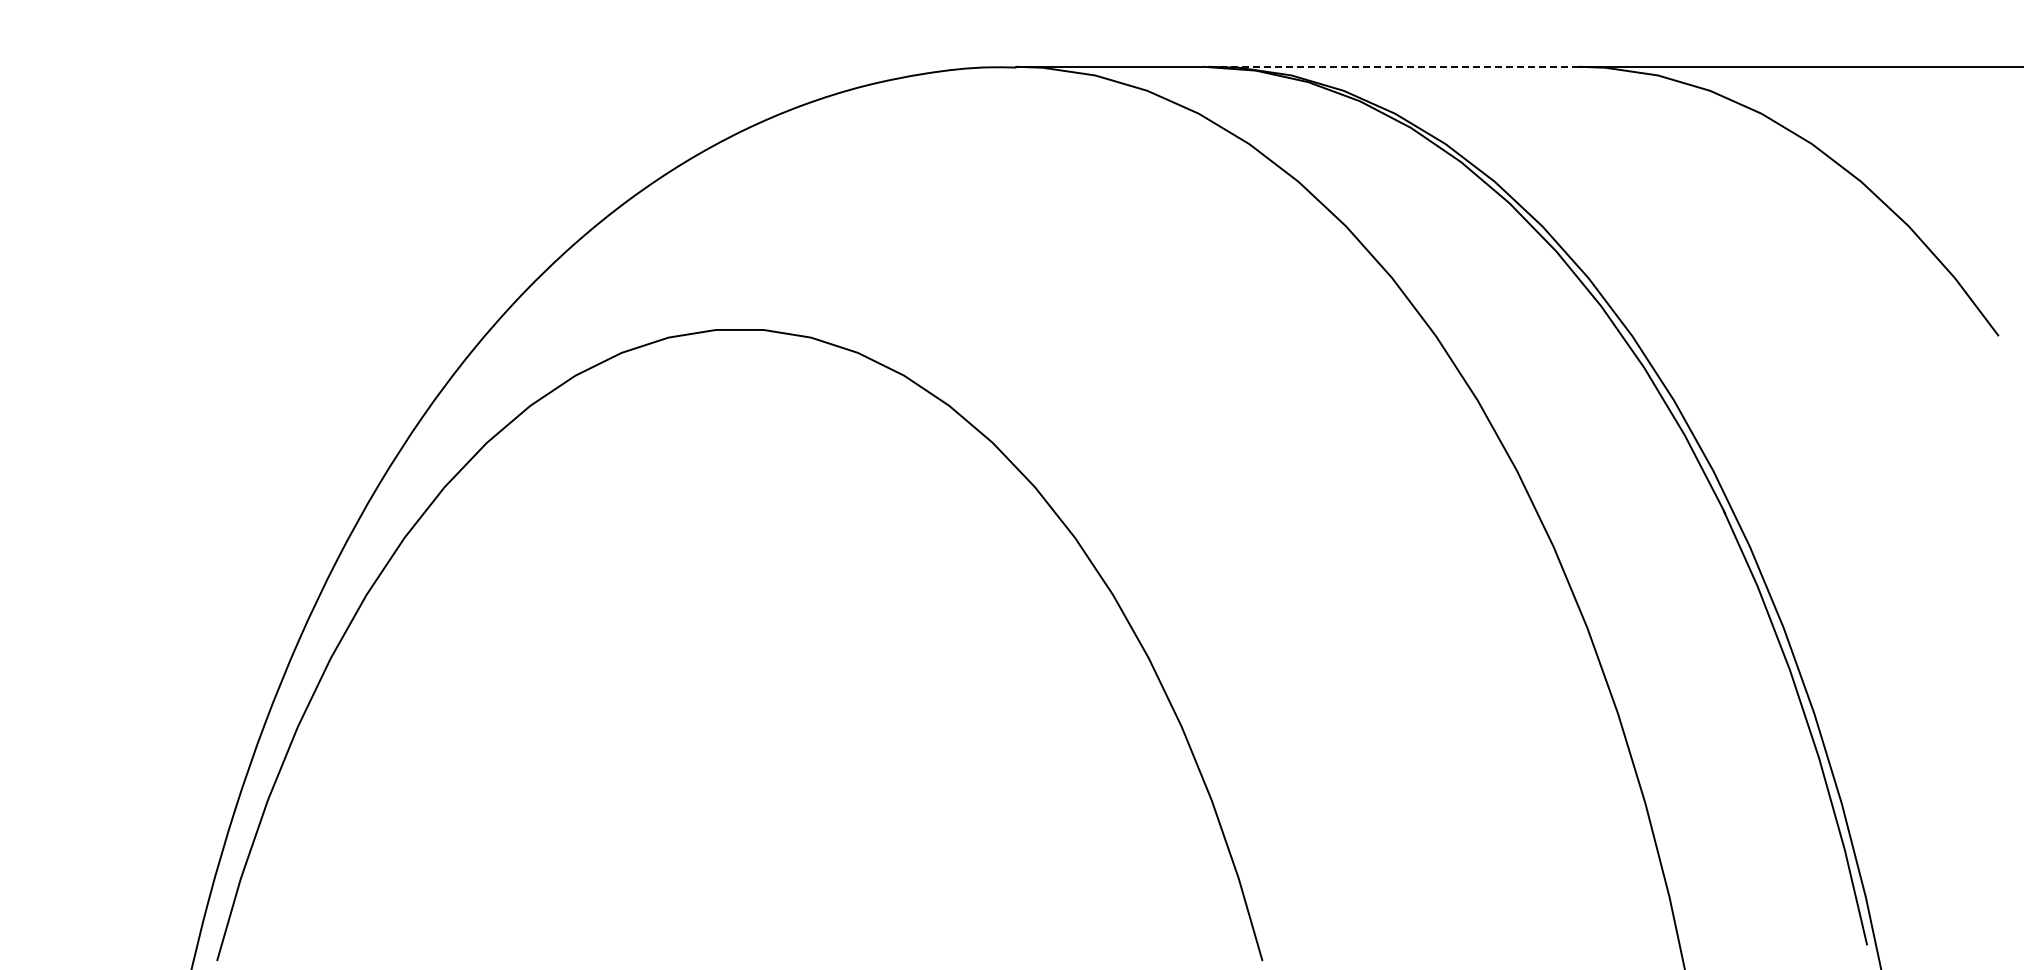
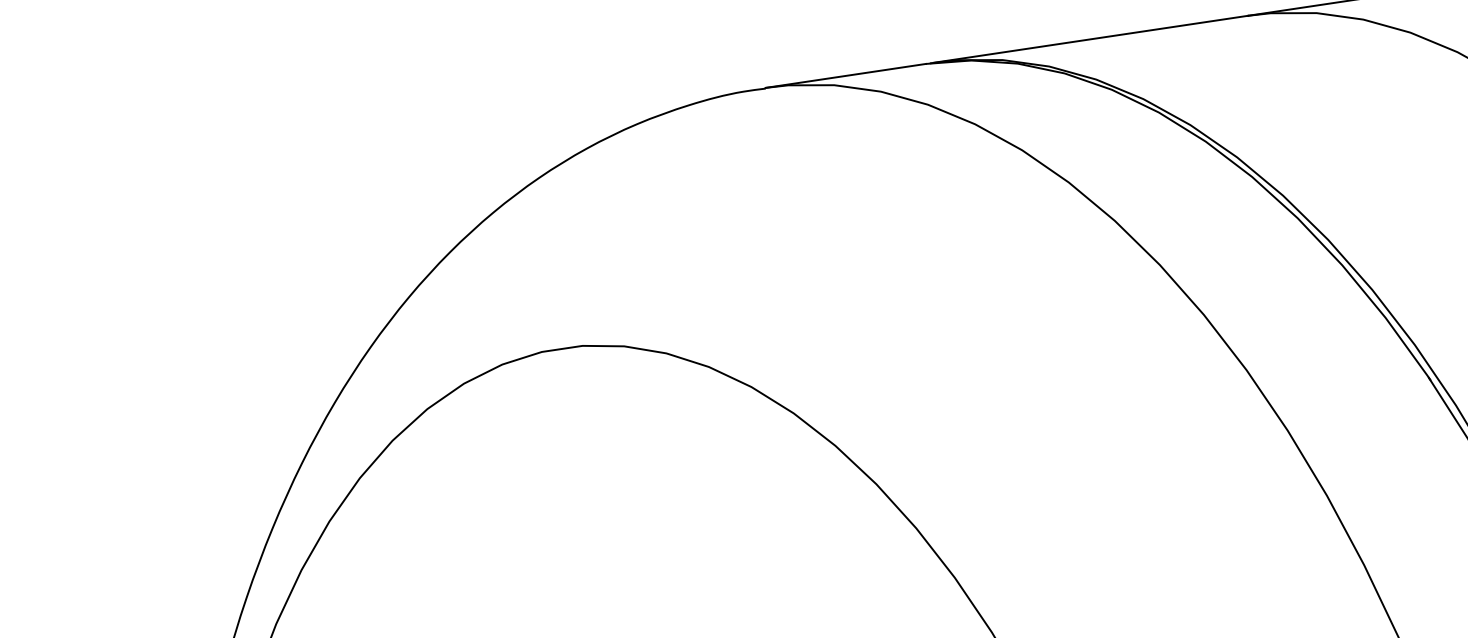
line: (1395, 66) -> (1090, 39), dashed -> solid

